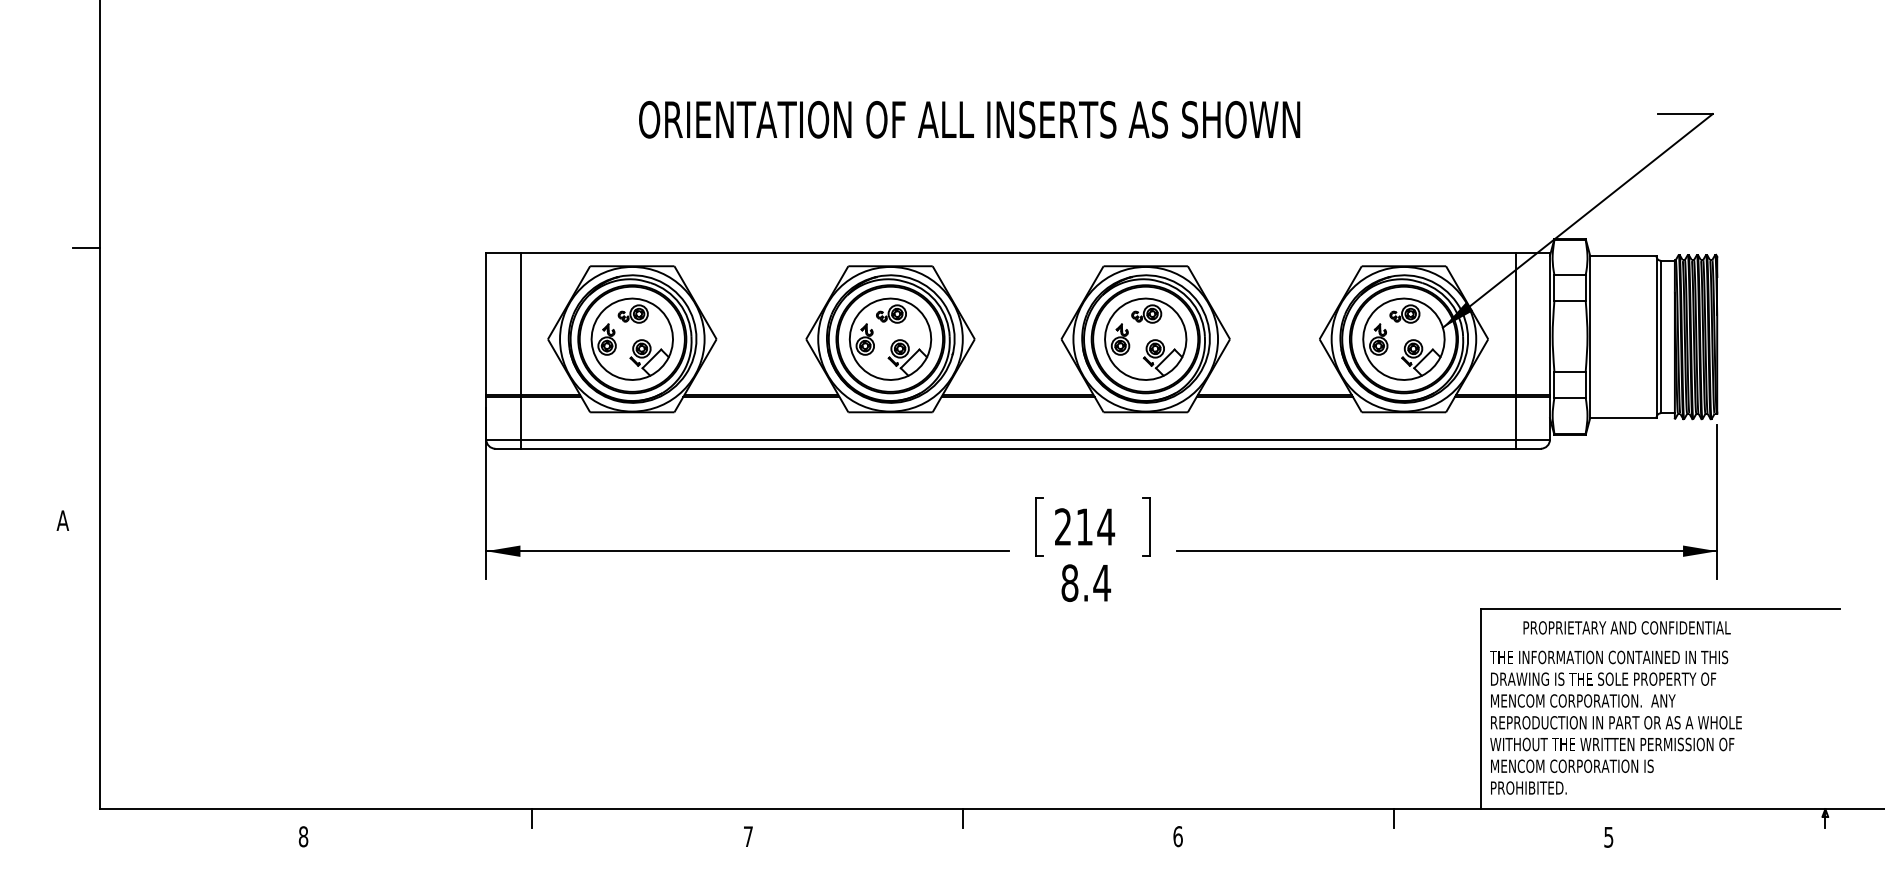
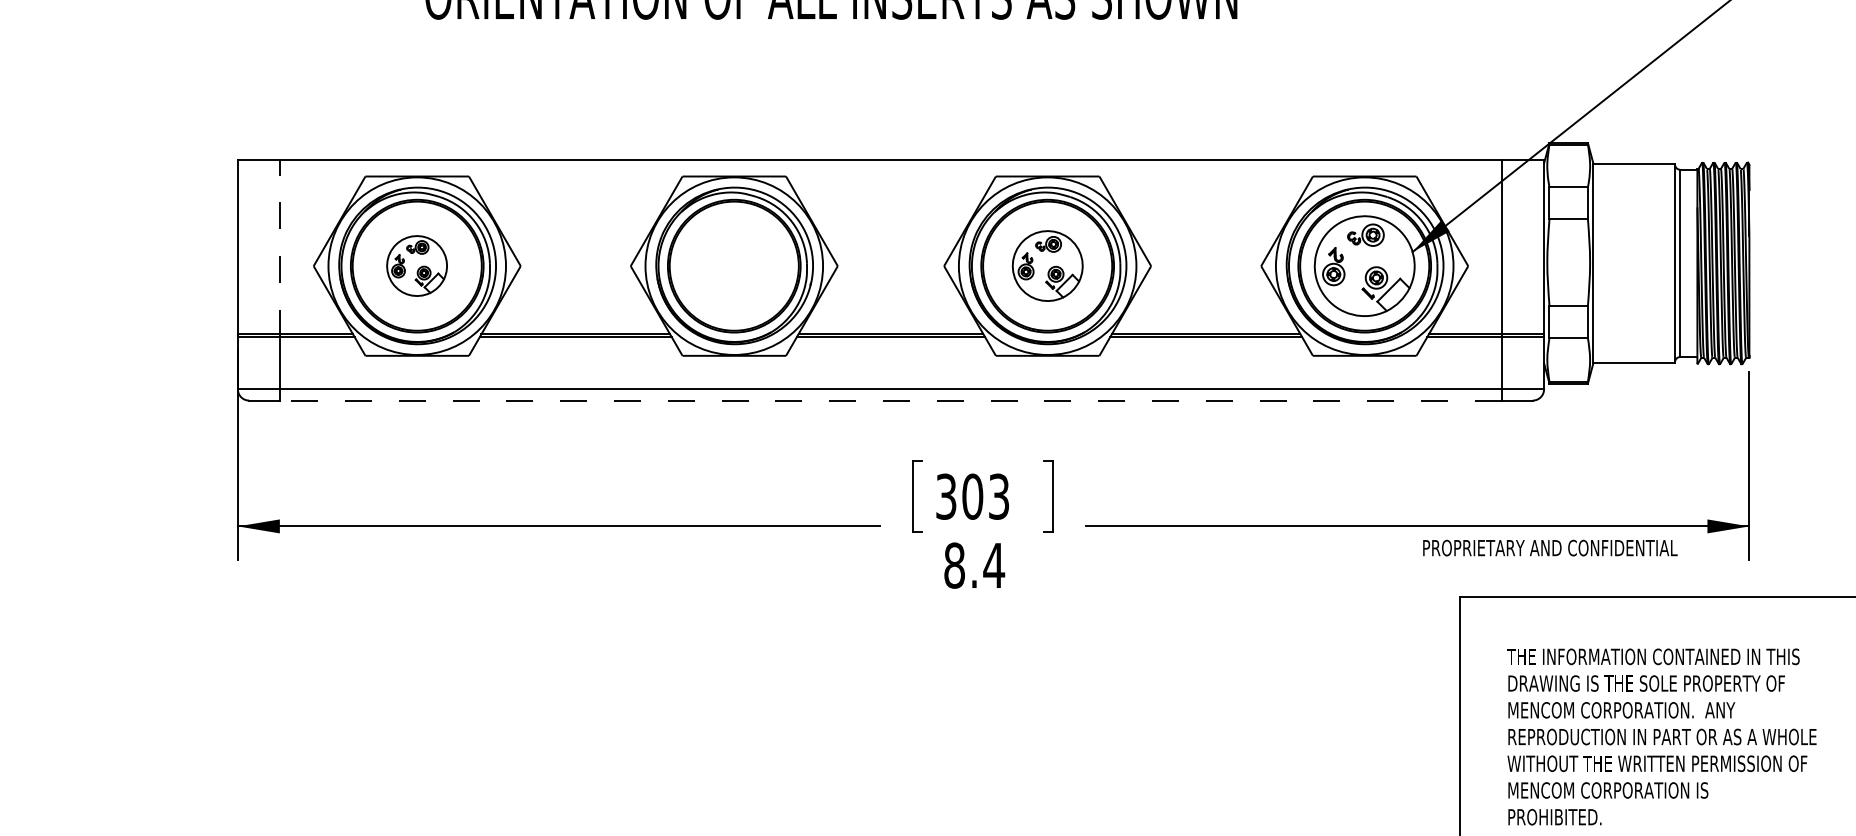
line: (520, 324) -> (279, 248), solid -> dashed
part: (631, 338) -> (416, 265), size x0.6
part: (890, 338) -> (734, 265), removed
part: (1145, 338) -> (1047, 265), size x0.7
line: (1017, 448) -> (890, 400), solid -> dashed
text: (1085, 526) -> (973, 496), 214 -> 303
text: (1626, 627) -> (1549, 547), moved
text: (1615, 722) -> (1661, 736), moved

